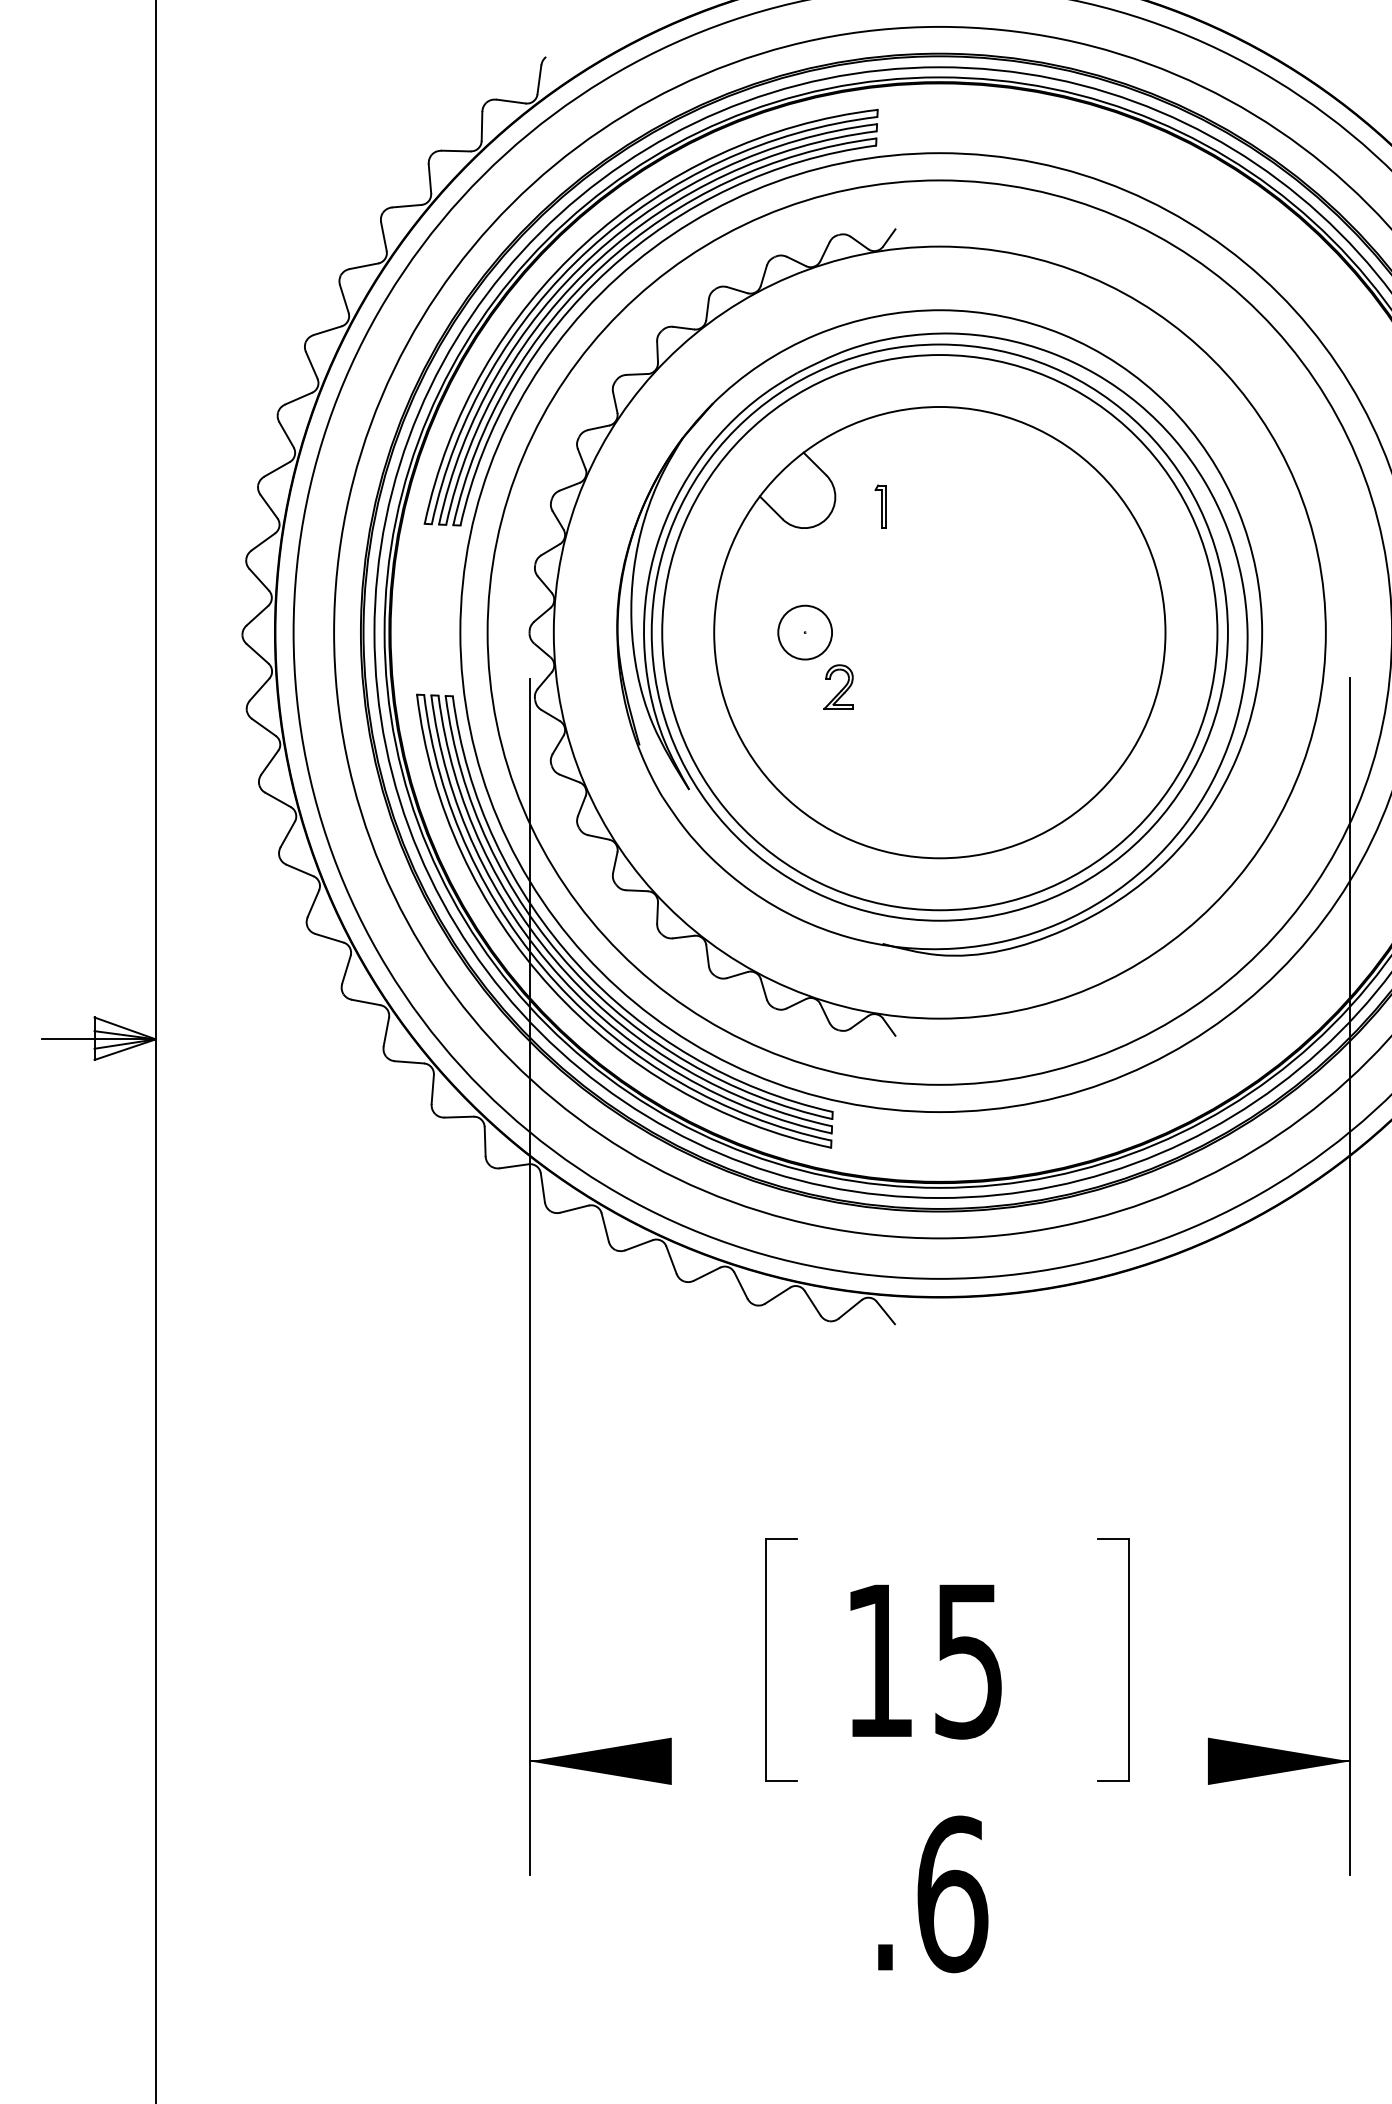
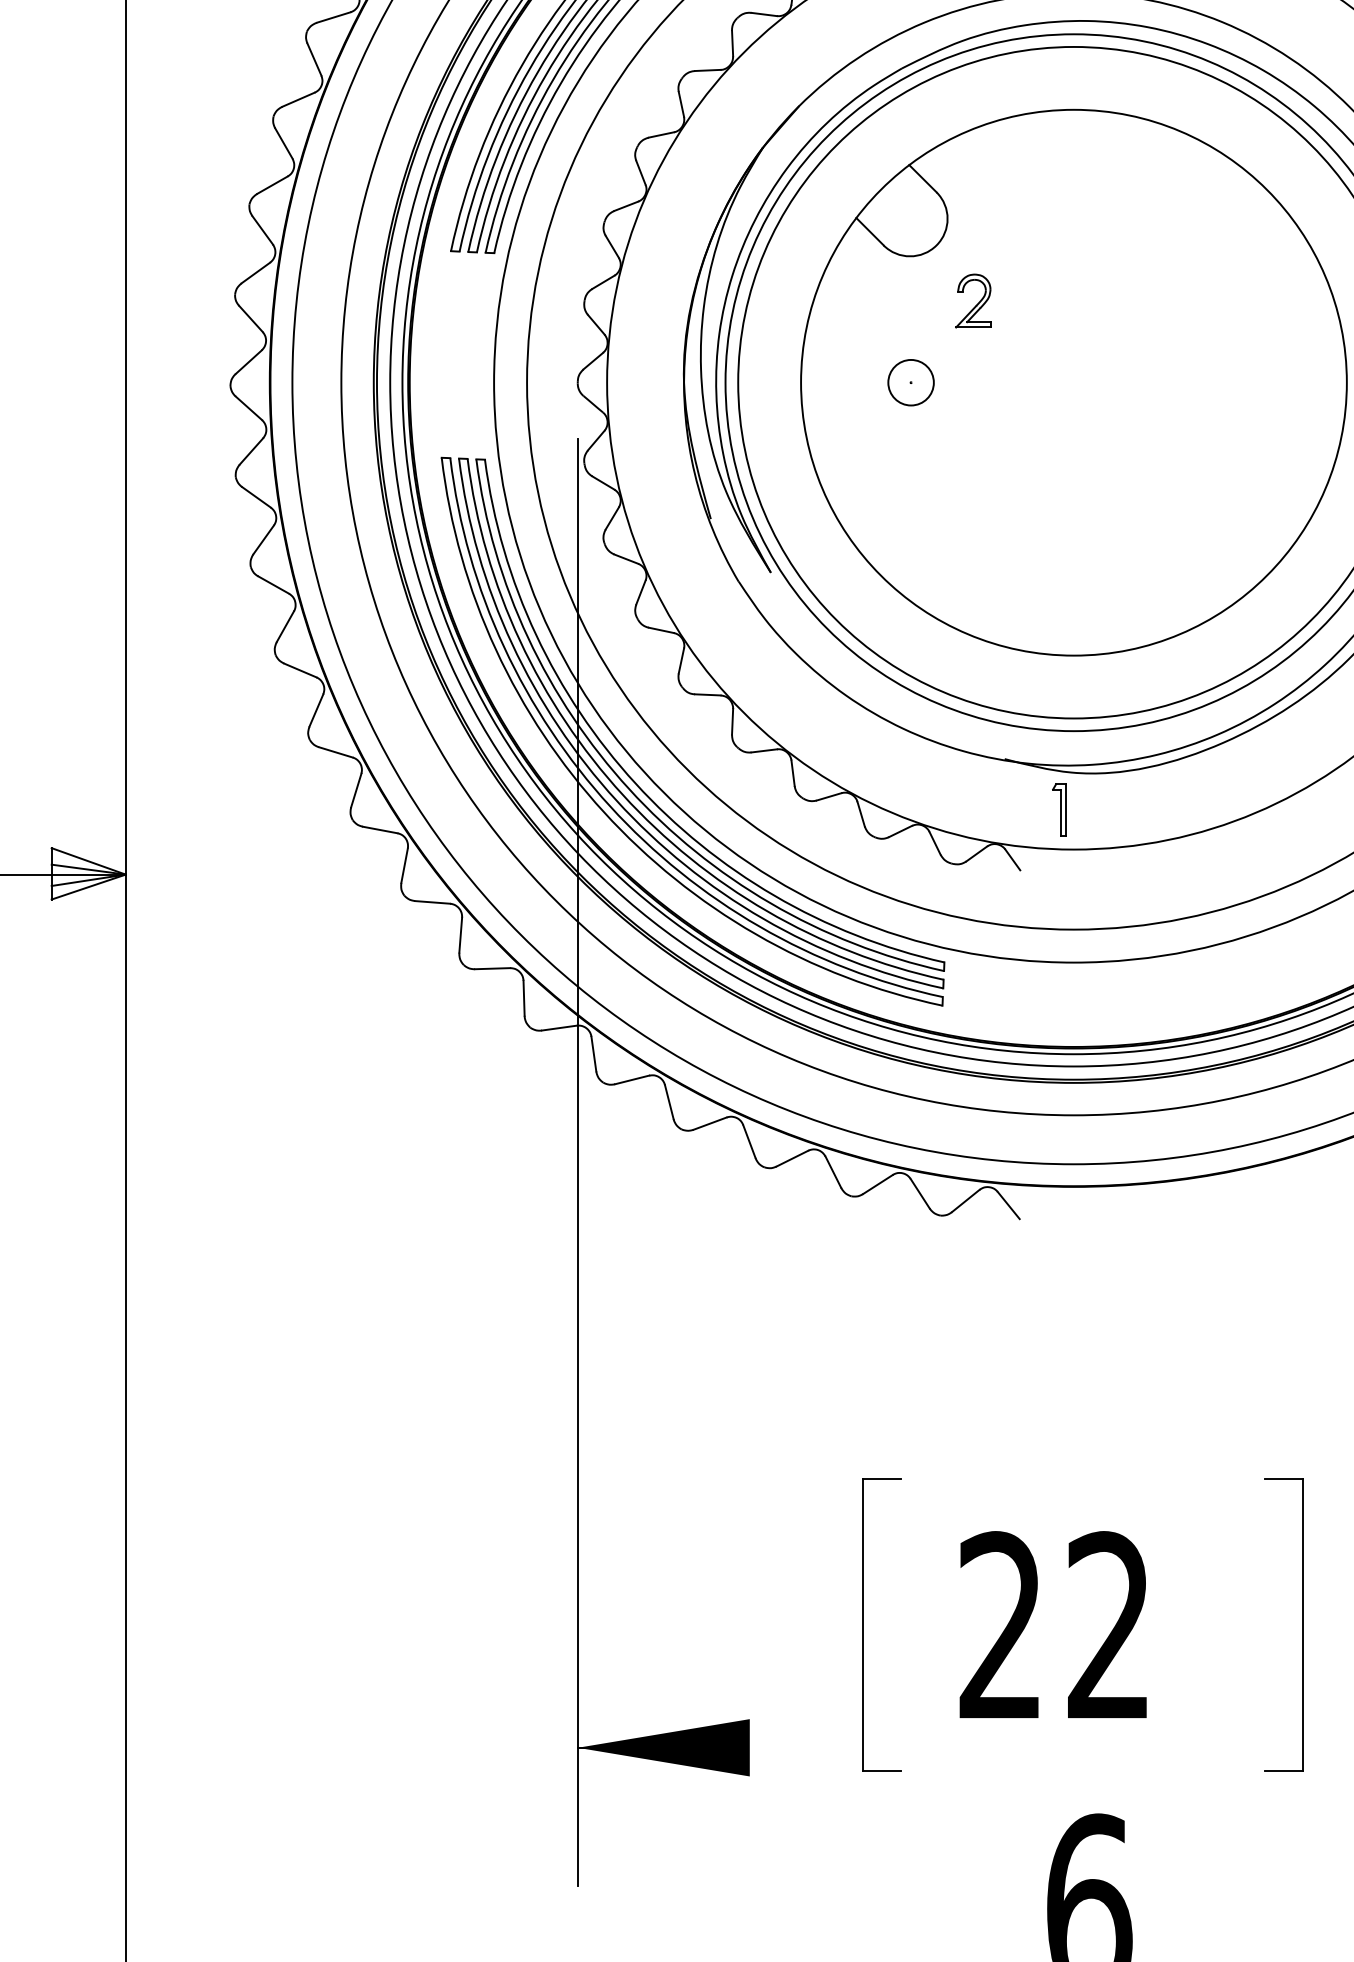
part: (880, 506) -> (1059, 809), moved
circle: (805, 632) -> (911, 382), size x0.7
part: (838, 686) -> (973, 300), moved
text: (923, 1660) -> (1054, 1625), 15 -> 22

